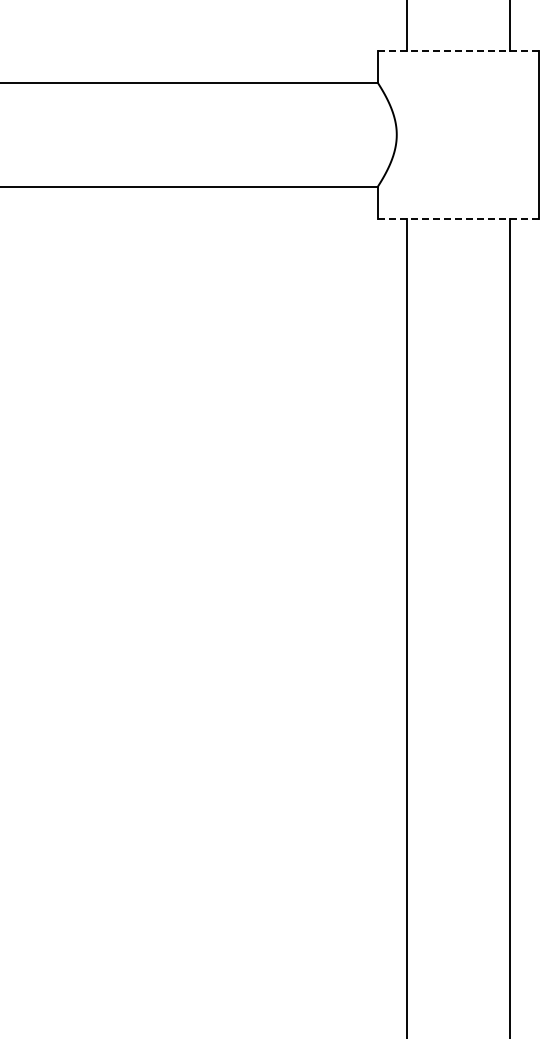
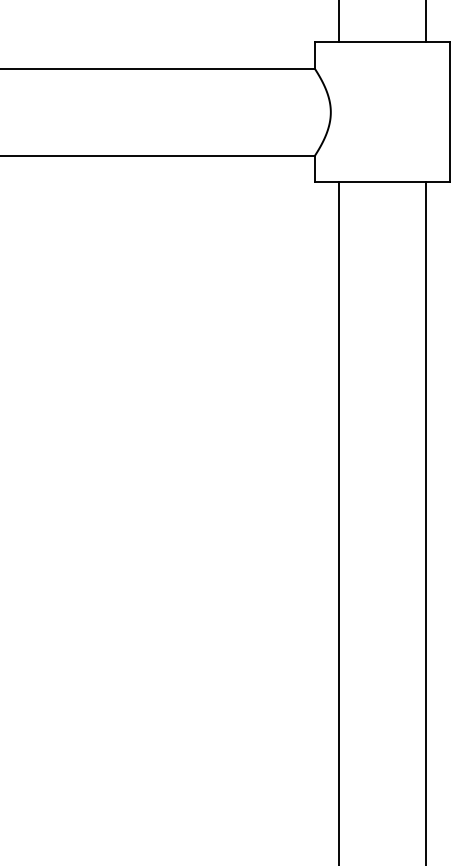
line: (458, 50) -> (382, 42), dashed -> solid
line: (458, 218) -> (382, 182), dashed -> solid

